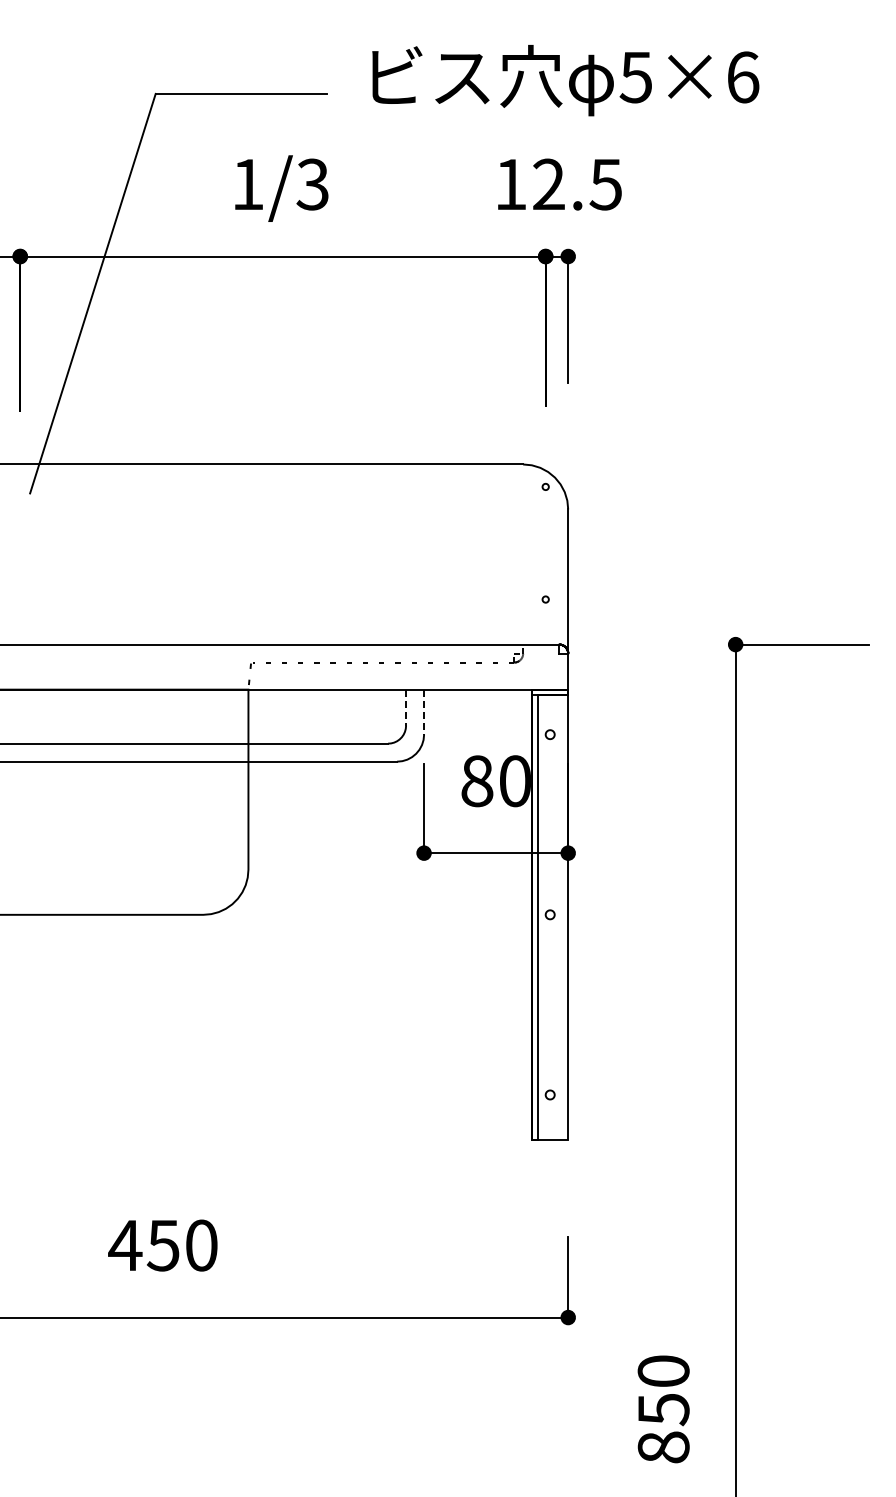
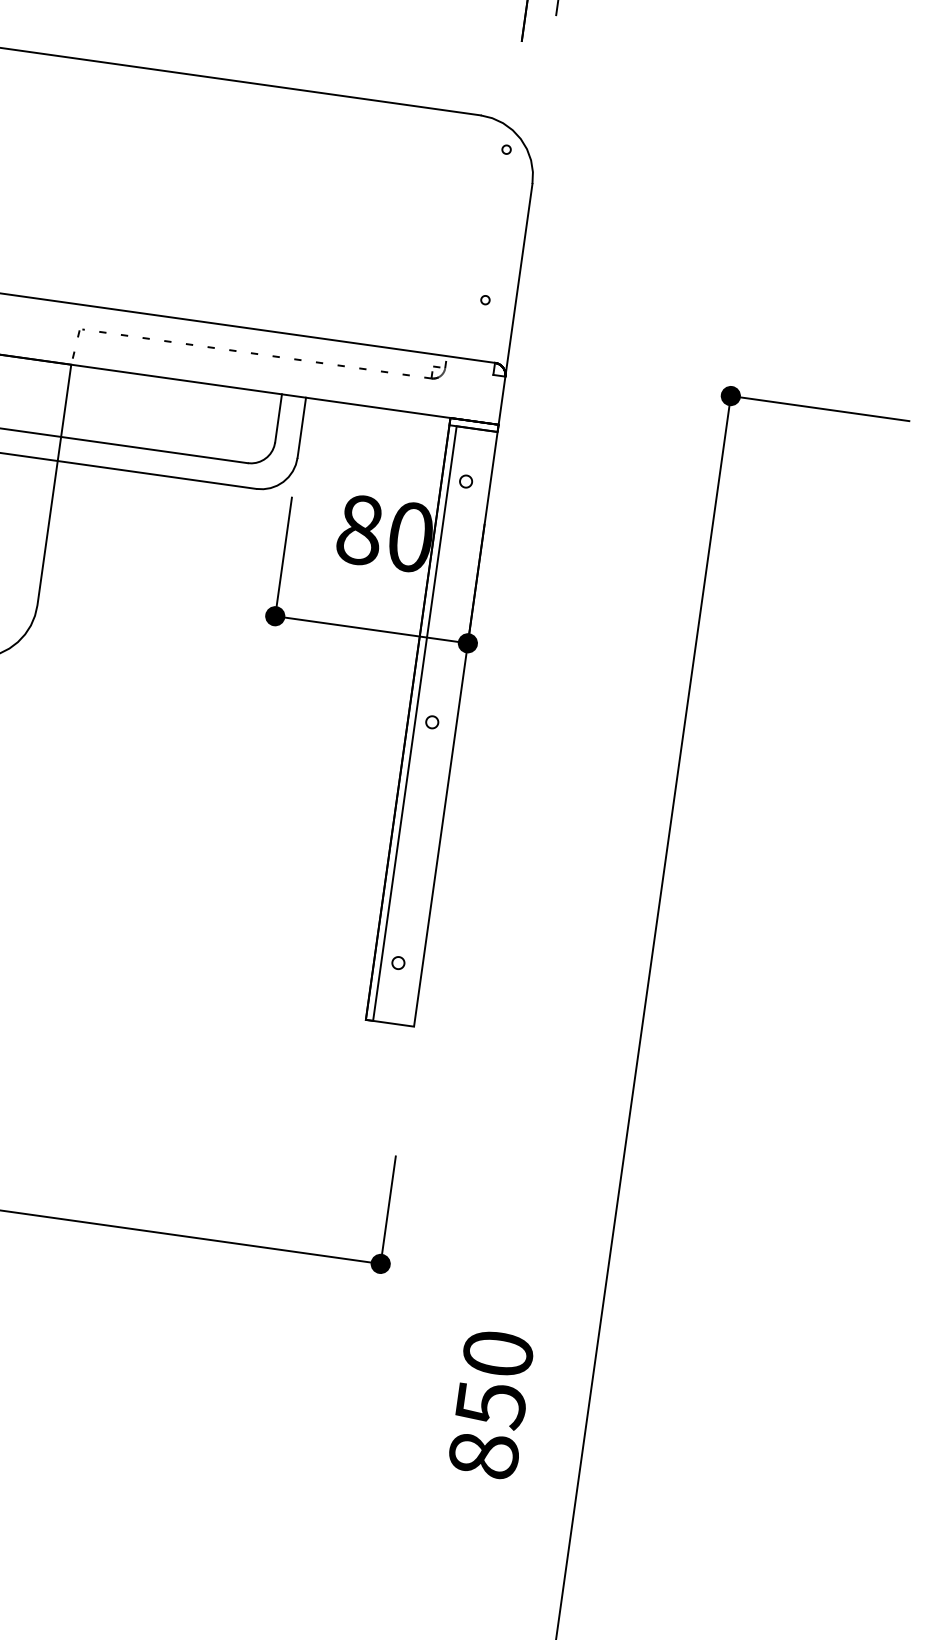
line: (406, 708) -> (278, 419), dashed -> solid
line: (424, 712) -> (302, 428), dashed -> solid

